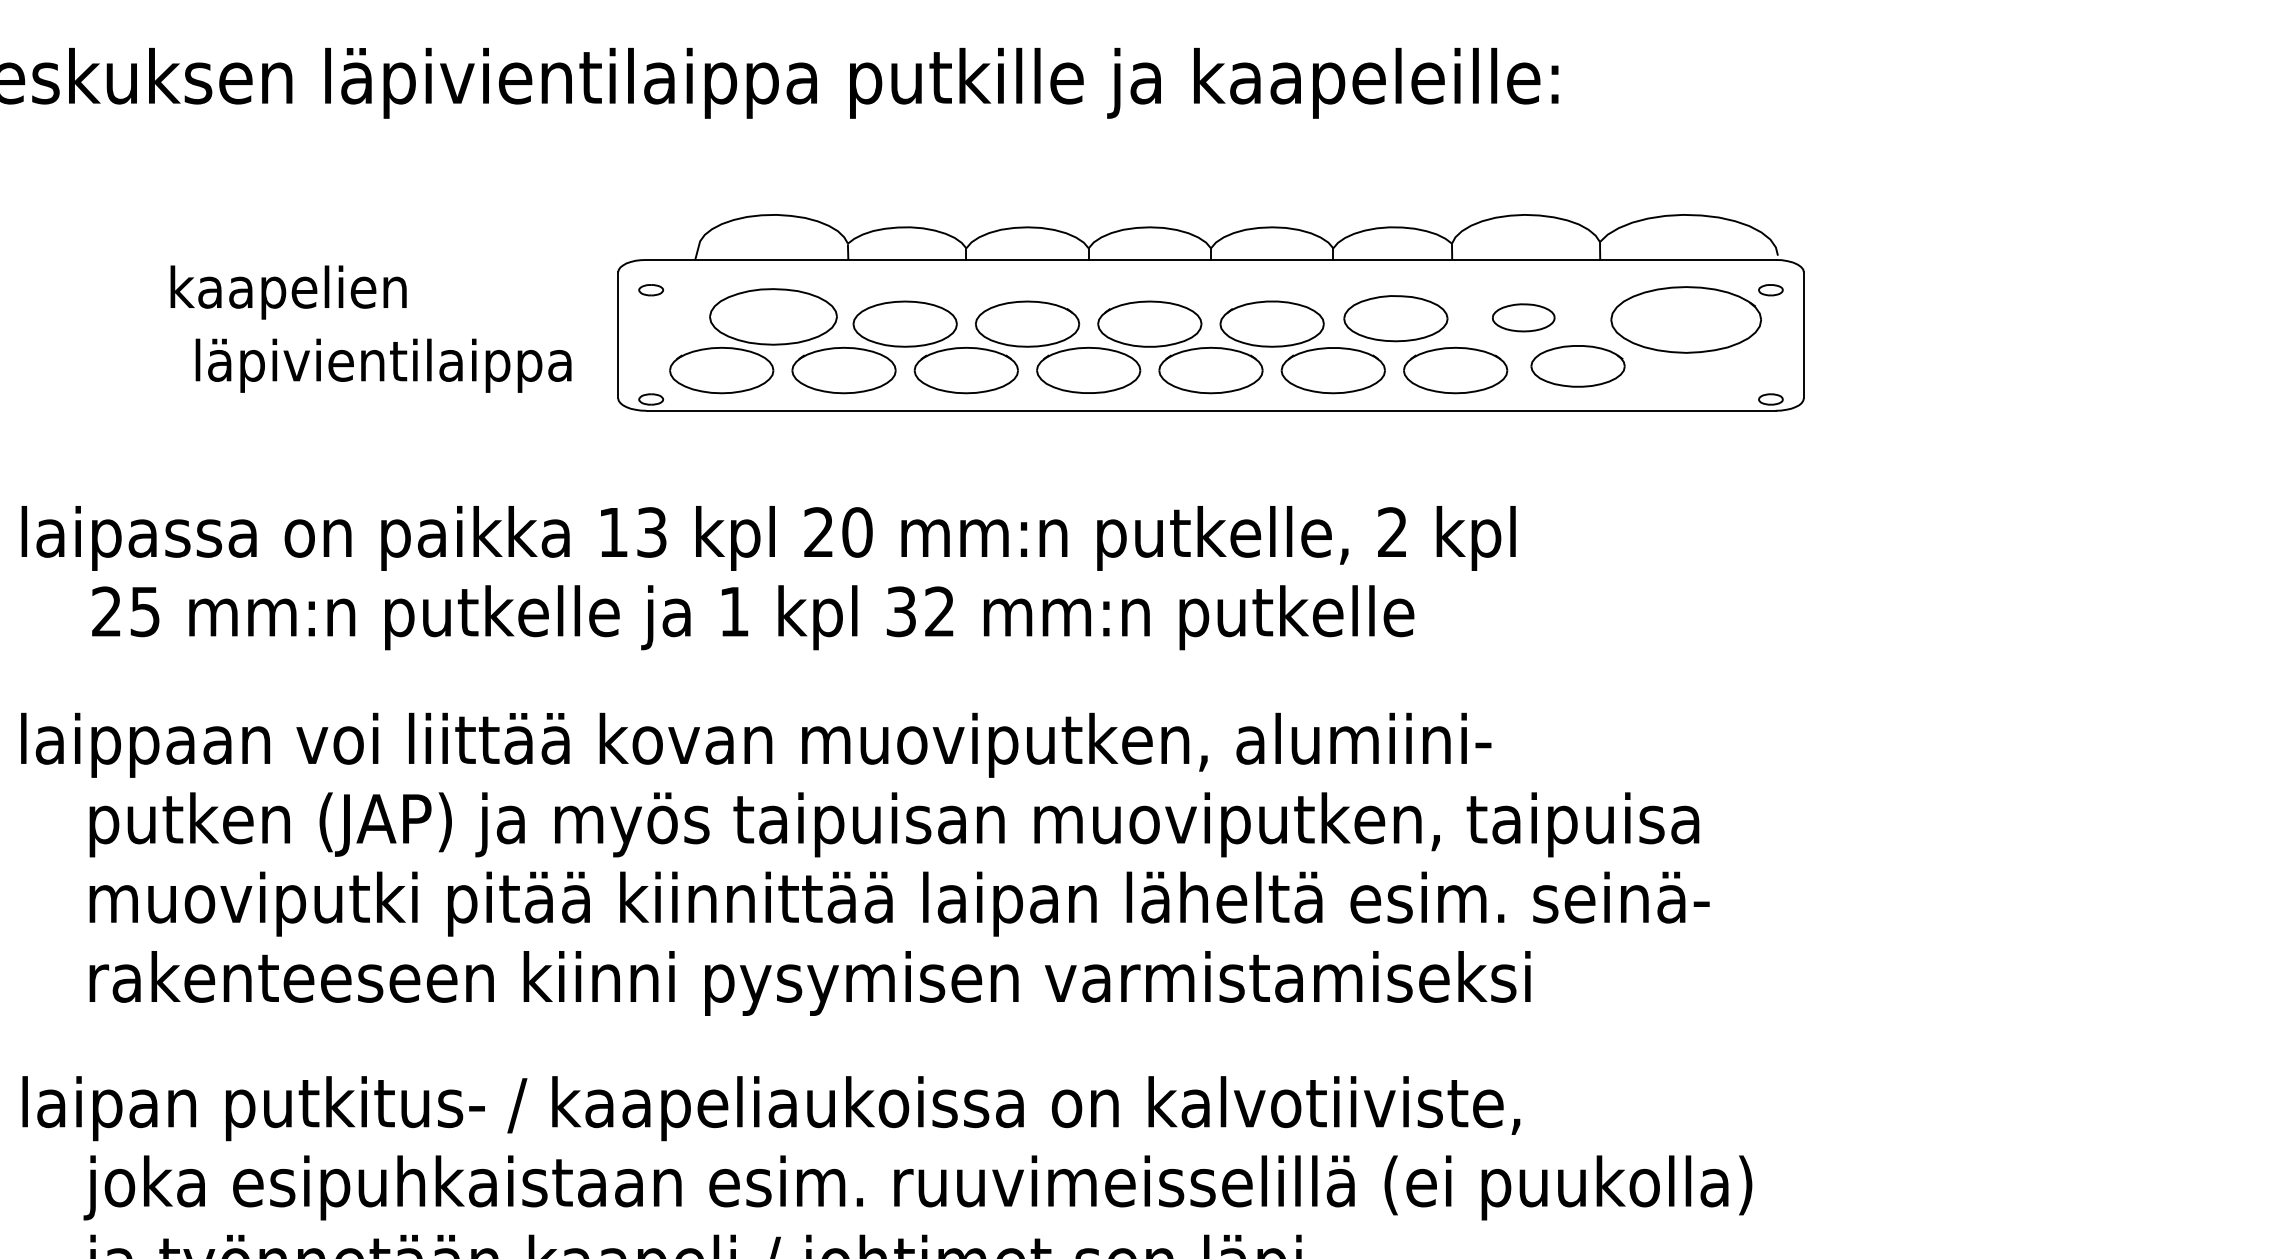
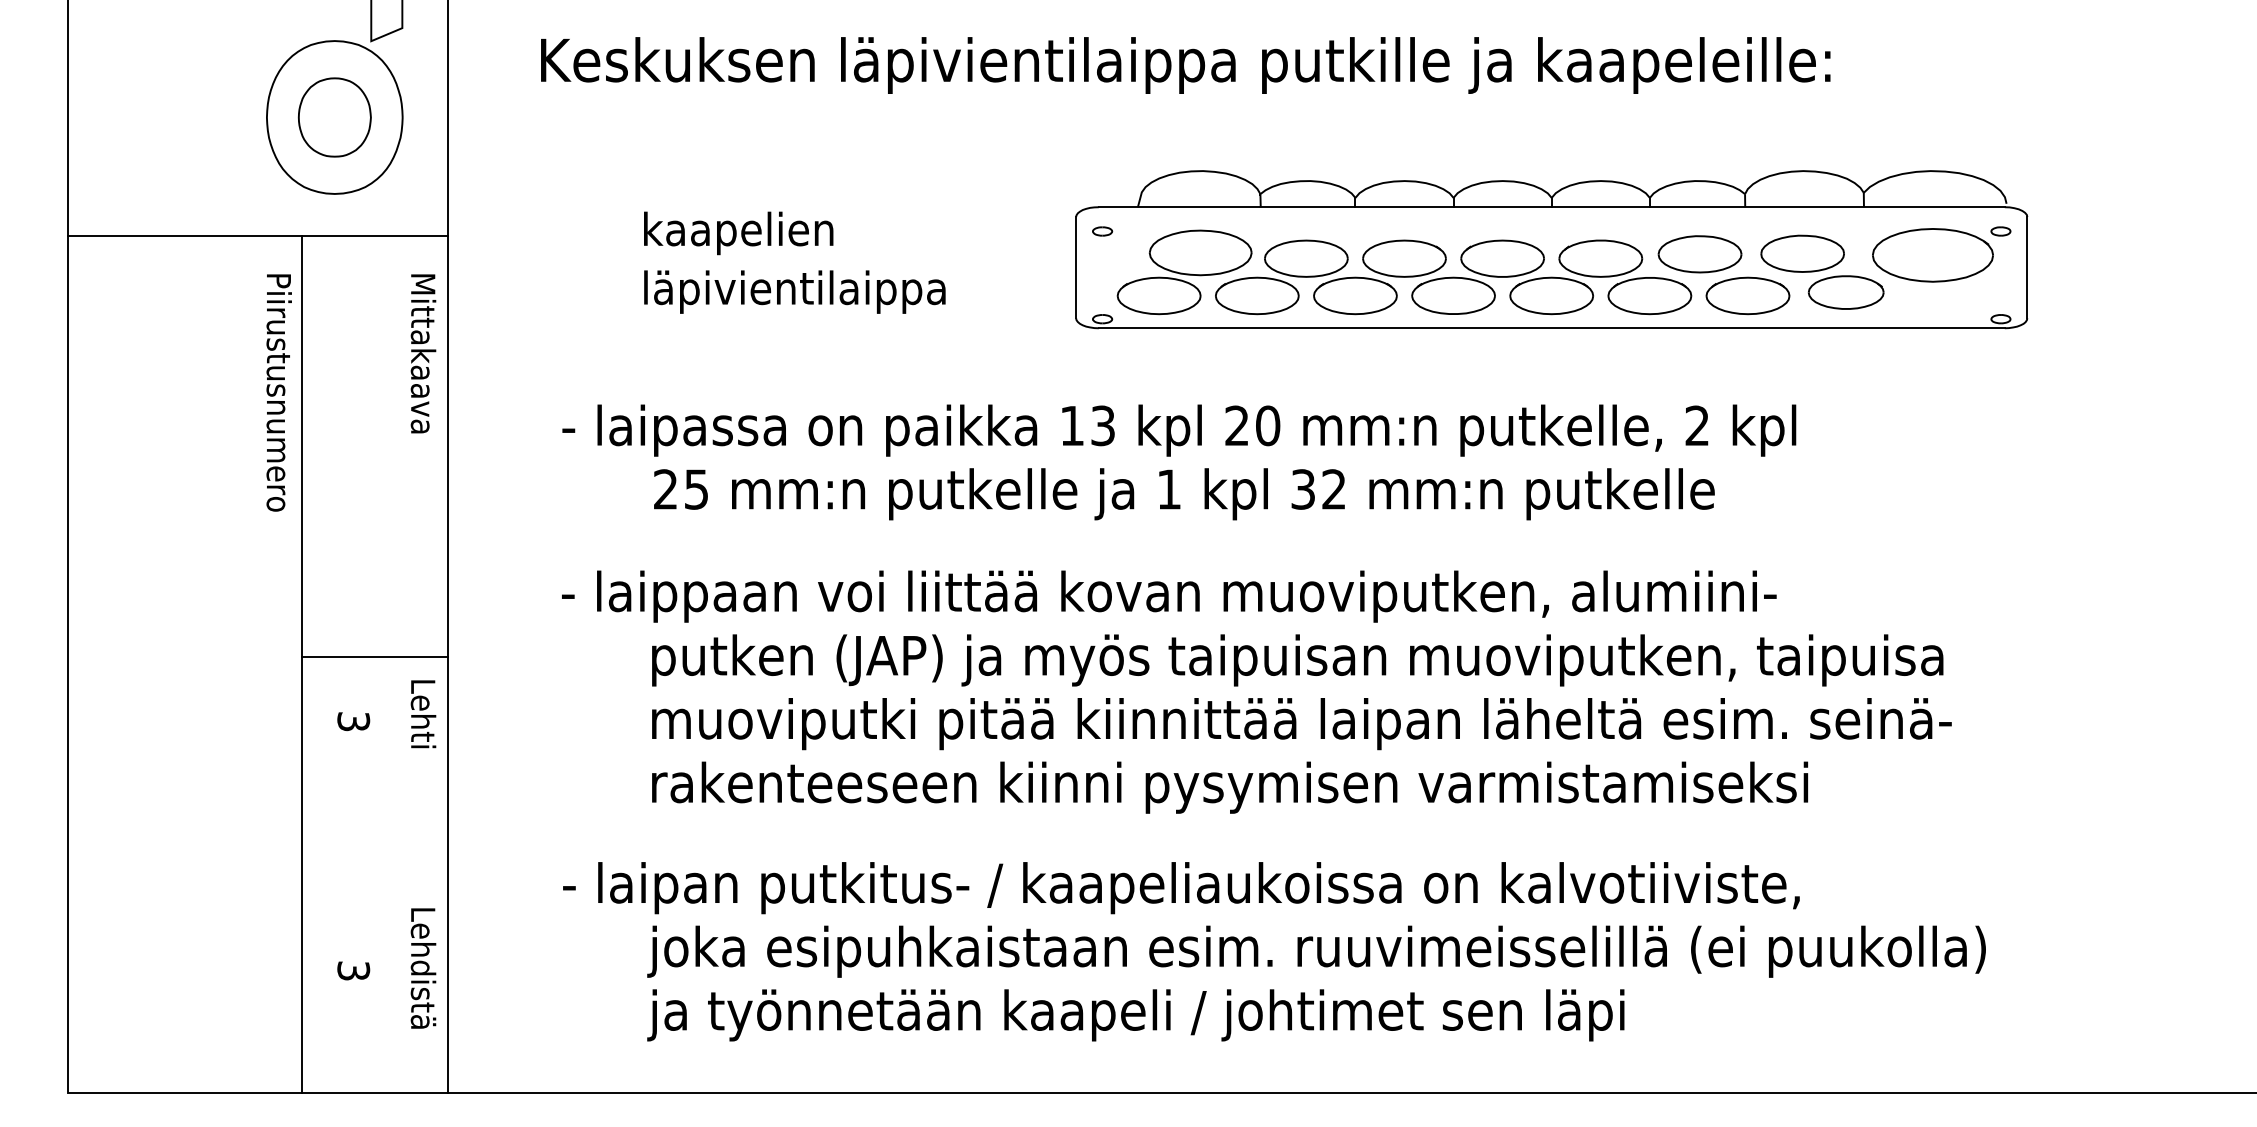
text: (288, 292) -> (738, 233), moved
part: (1523, 317) -> (1802, 253), size x1.67
text: (383, 364) -> (794, 291), moved

